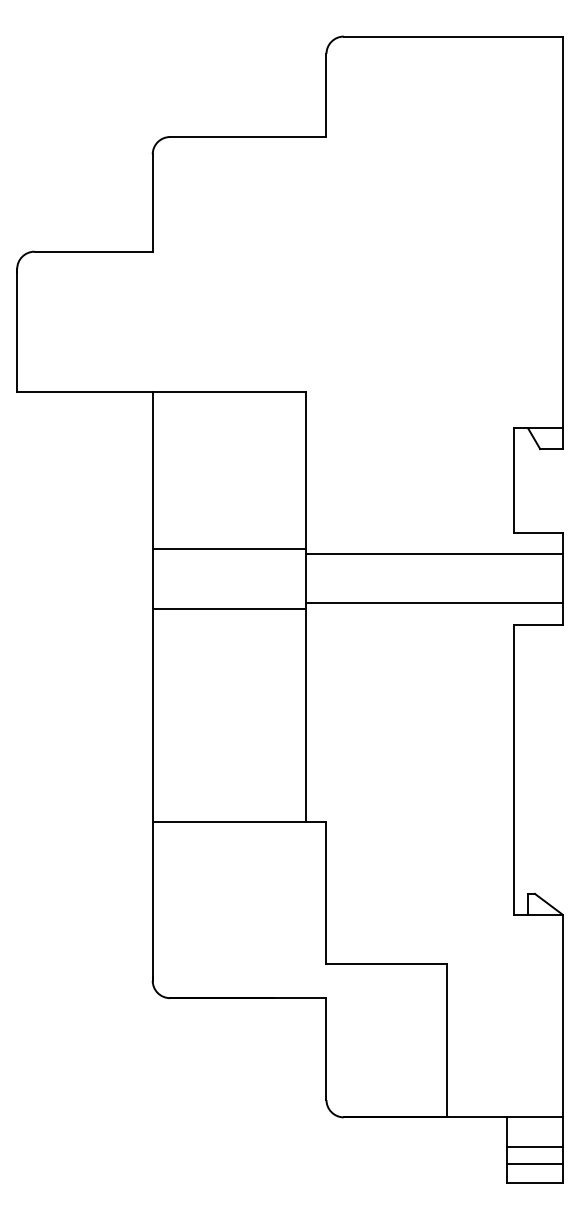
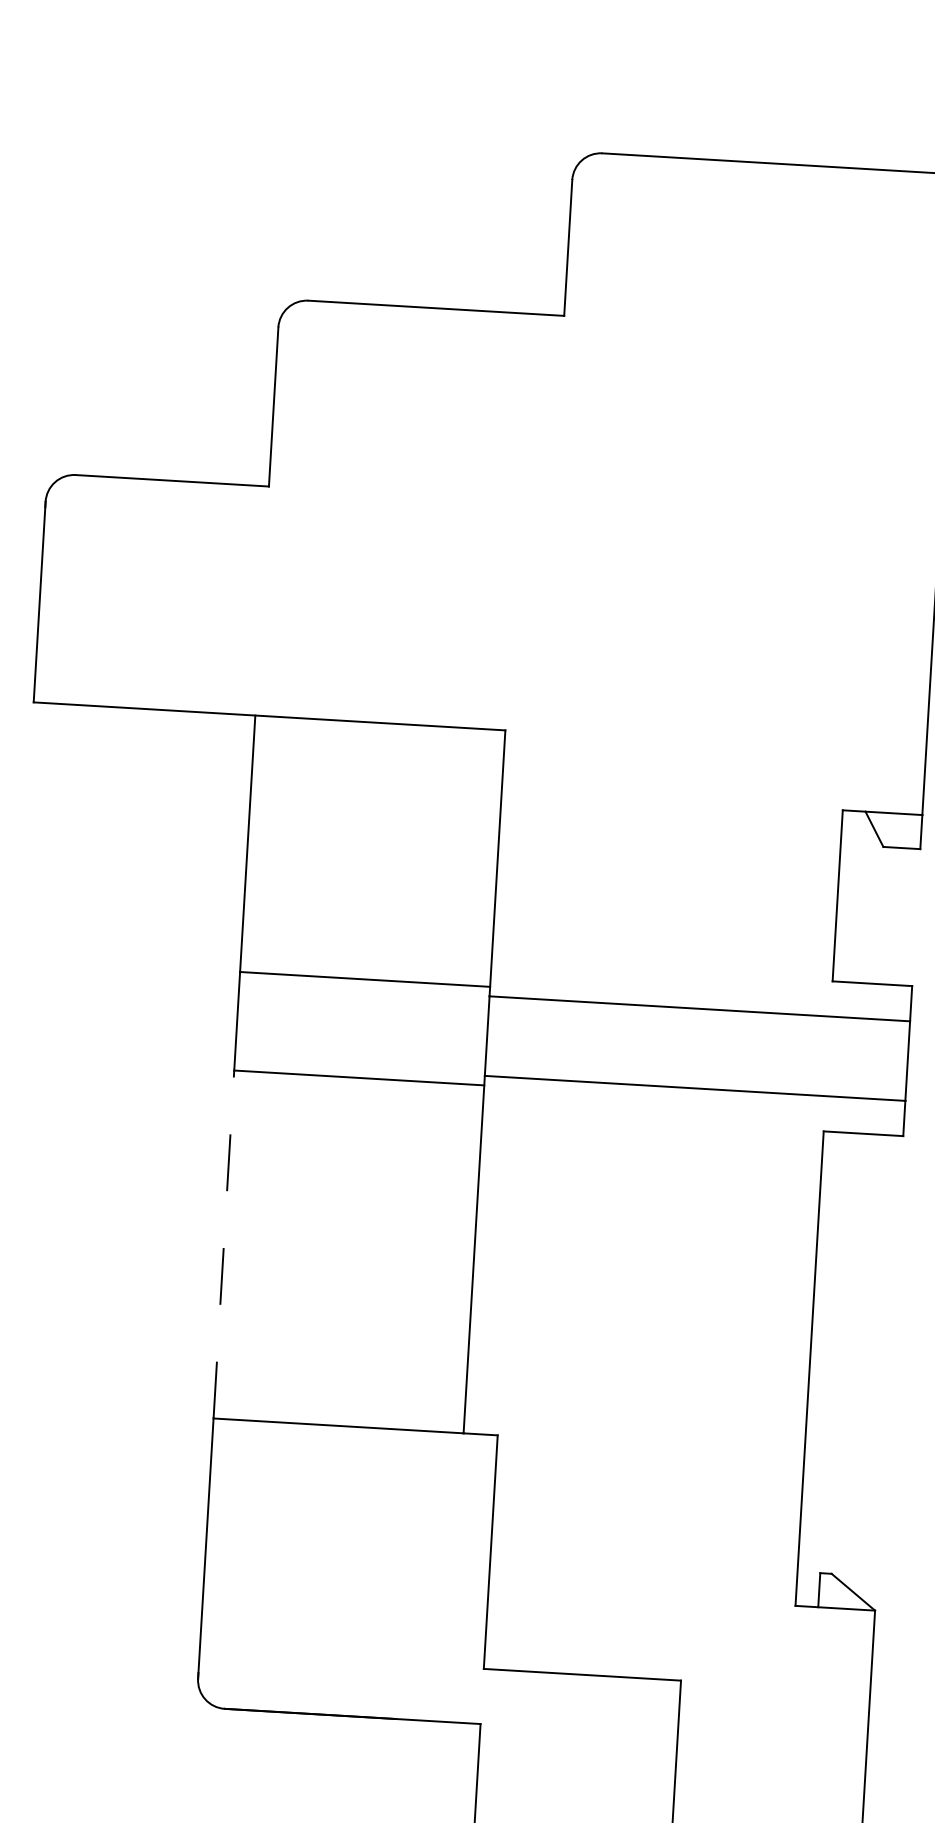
line: (152, 714) -> (223, 1243), solid -> dashed

